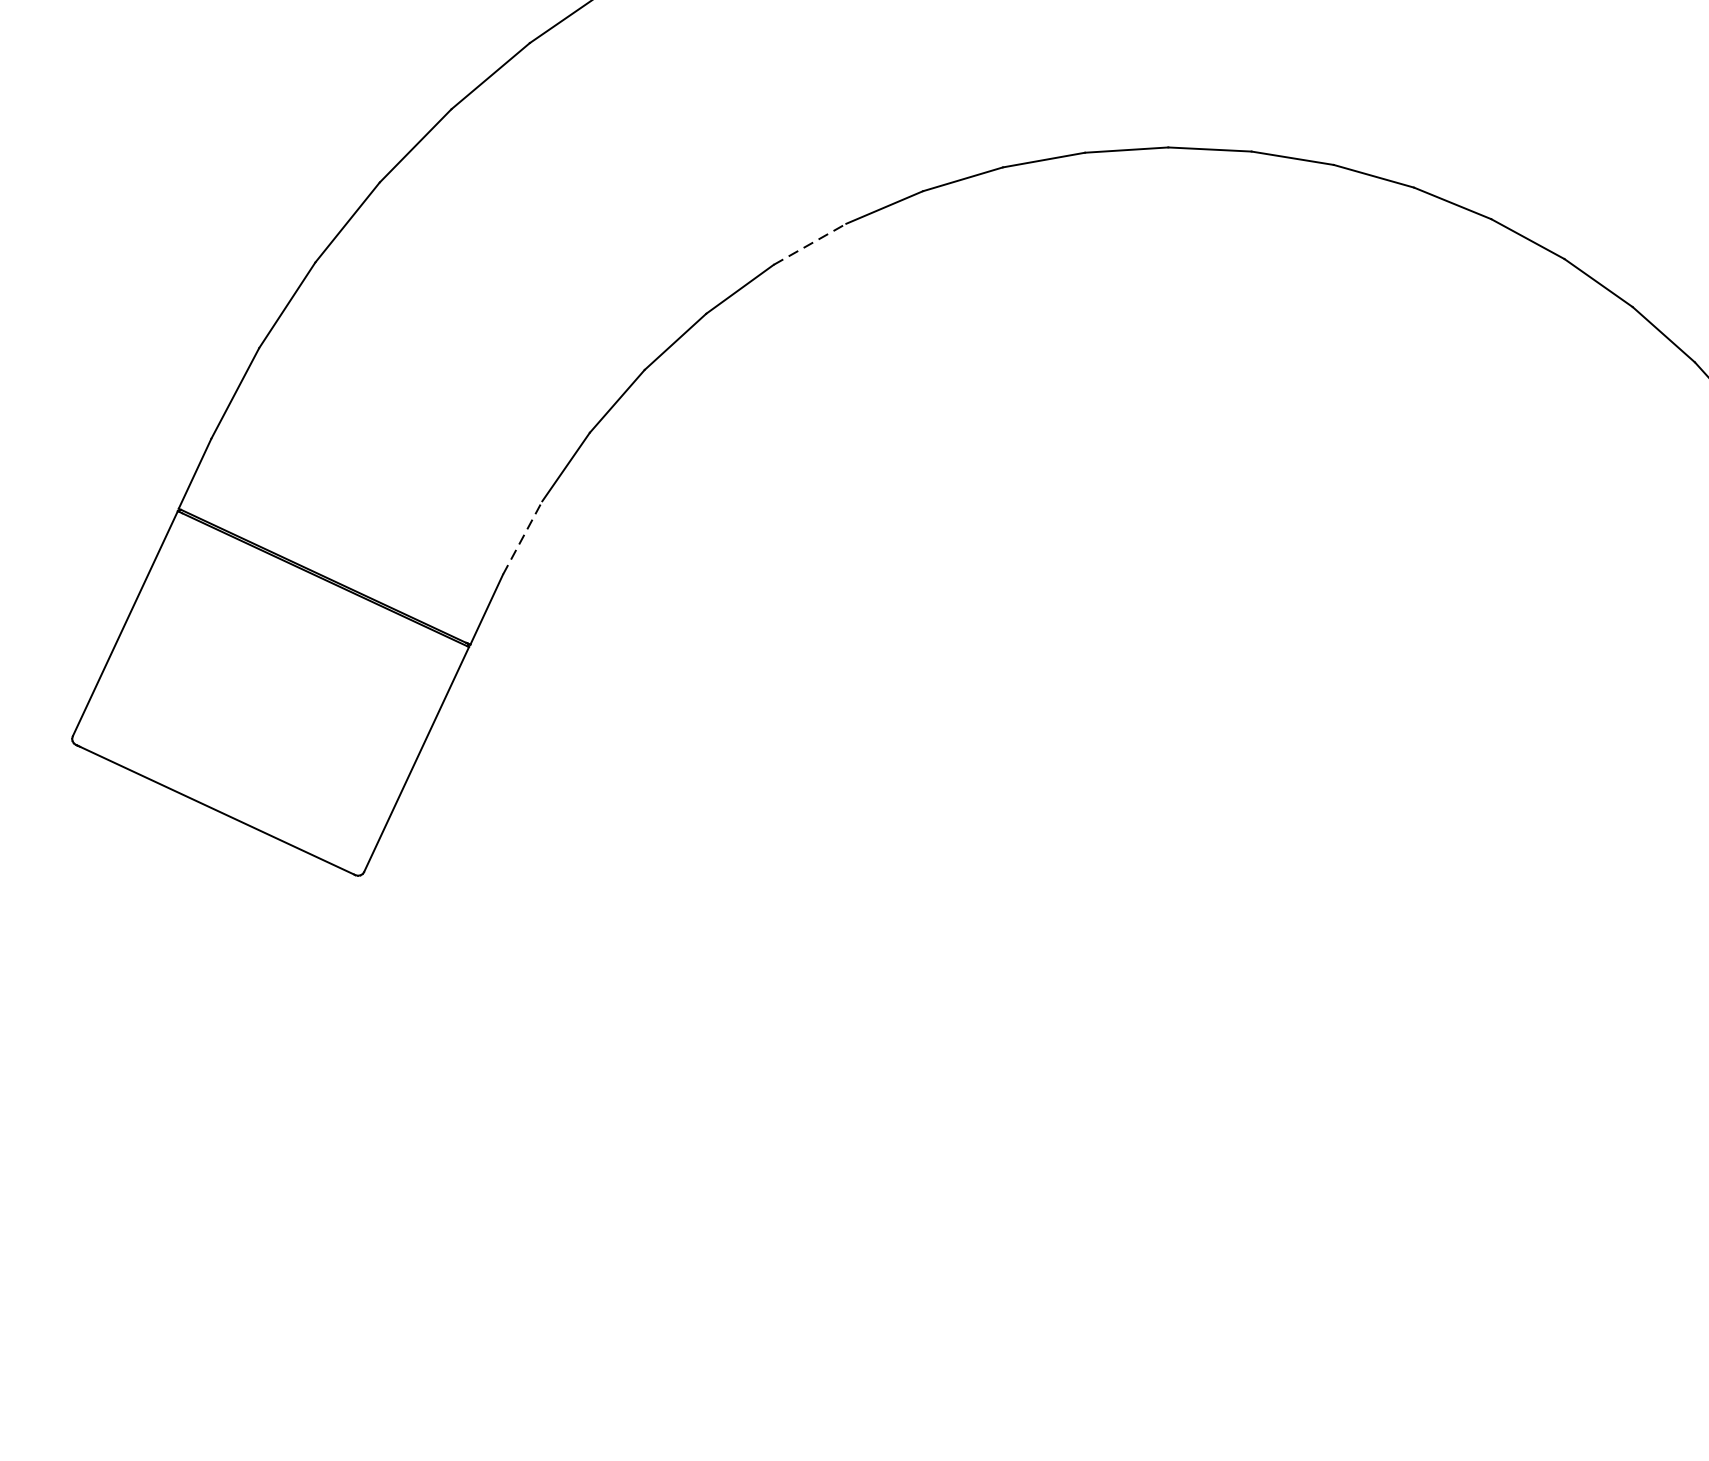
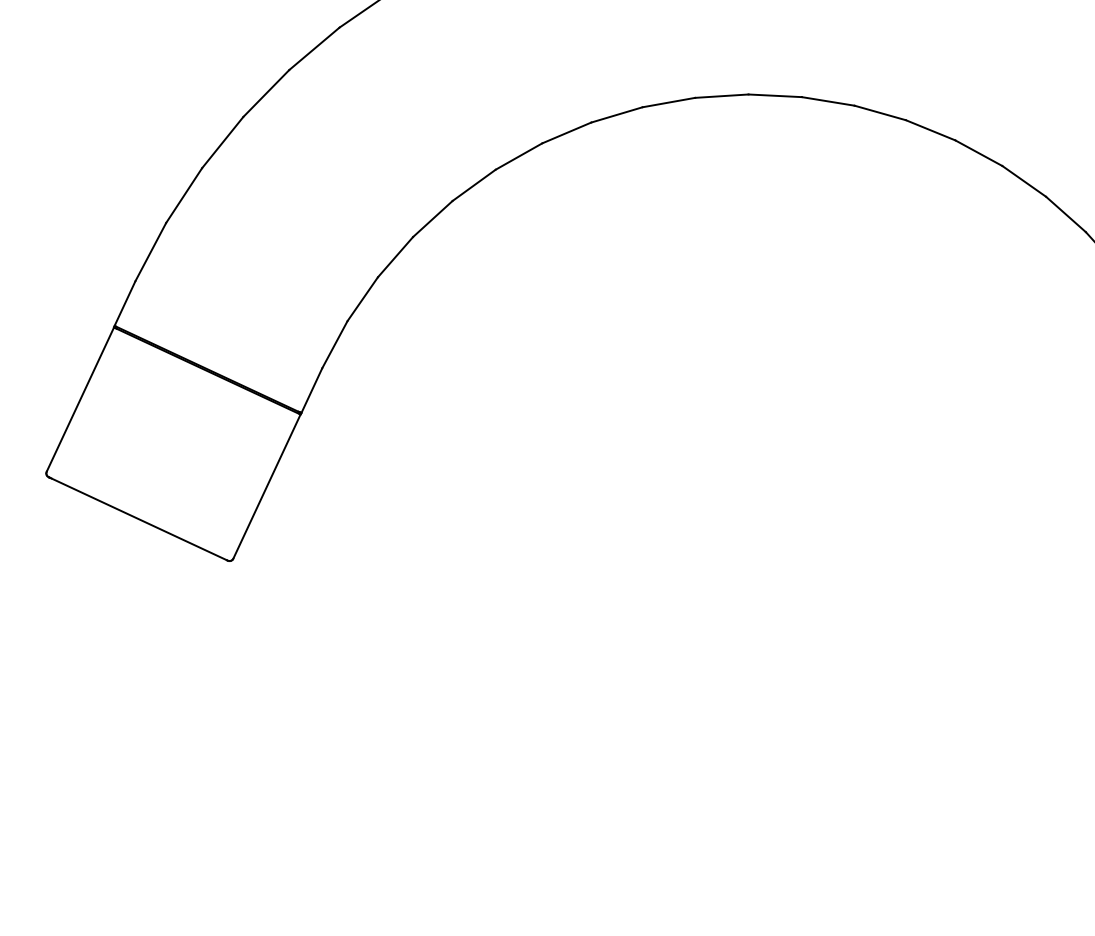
line: (810, 244) -> (519, 156), dashed -> solid
line: (522, 537) -> (334, 344), dashed -> solid

